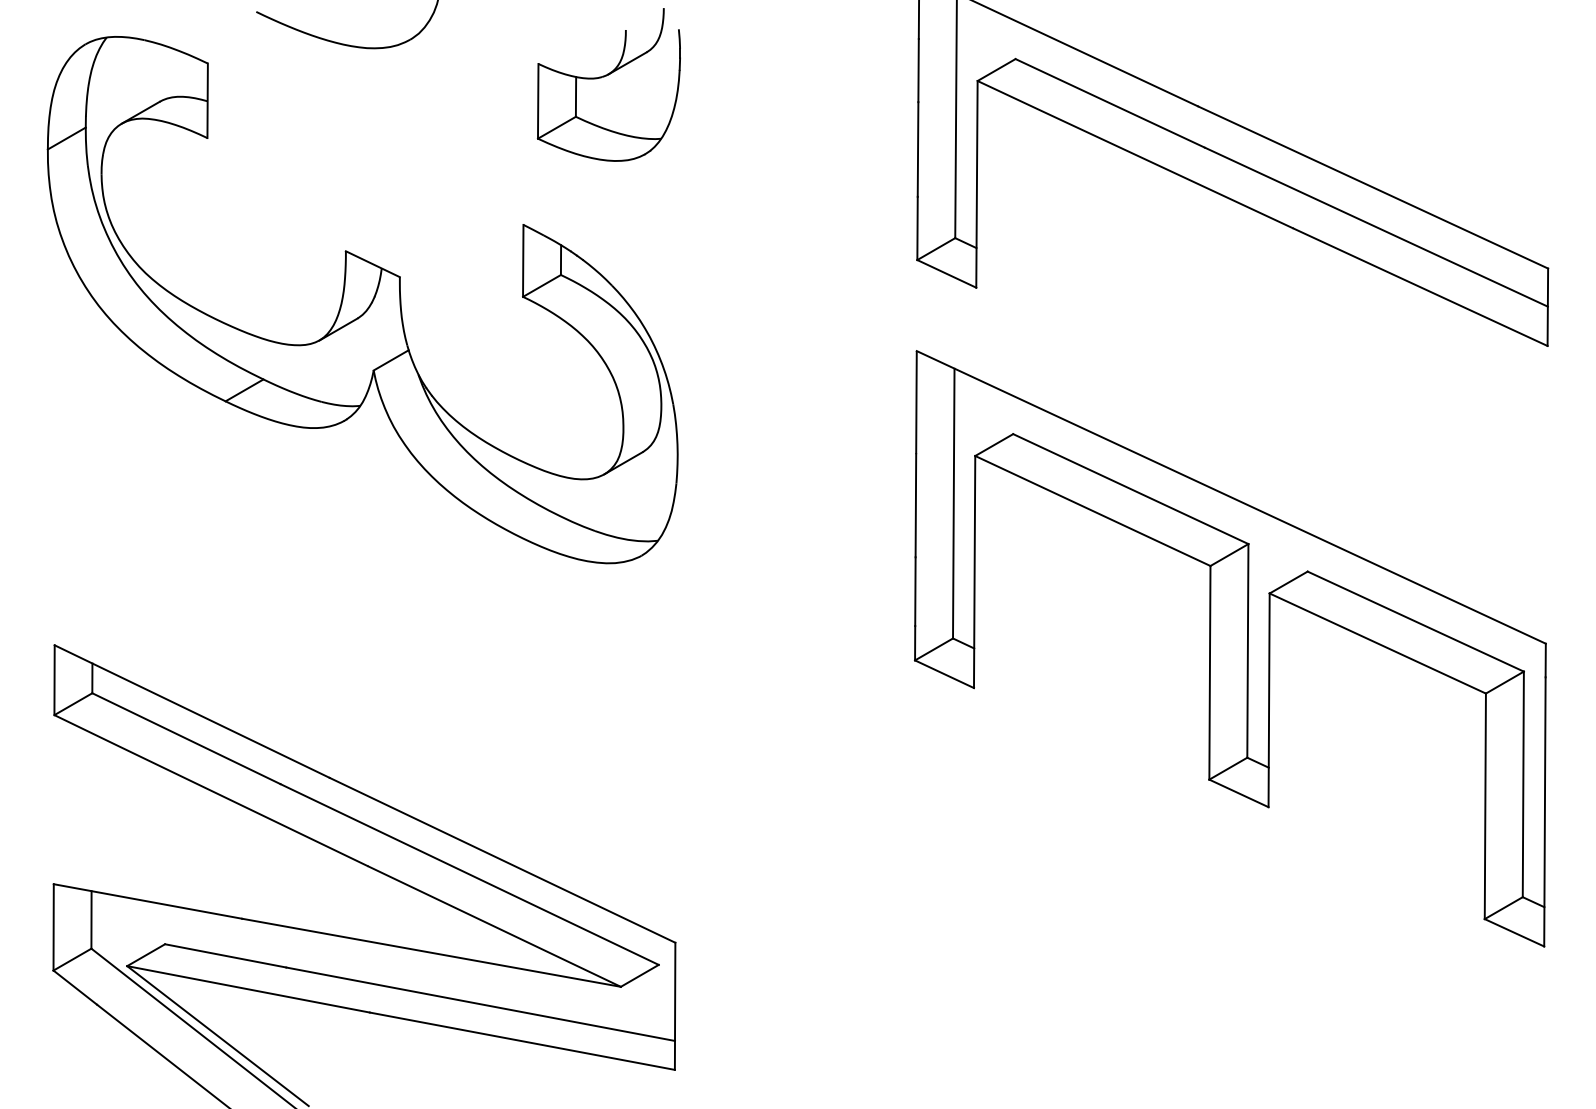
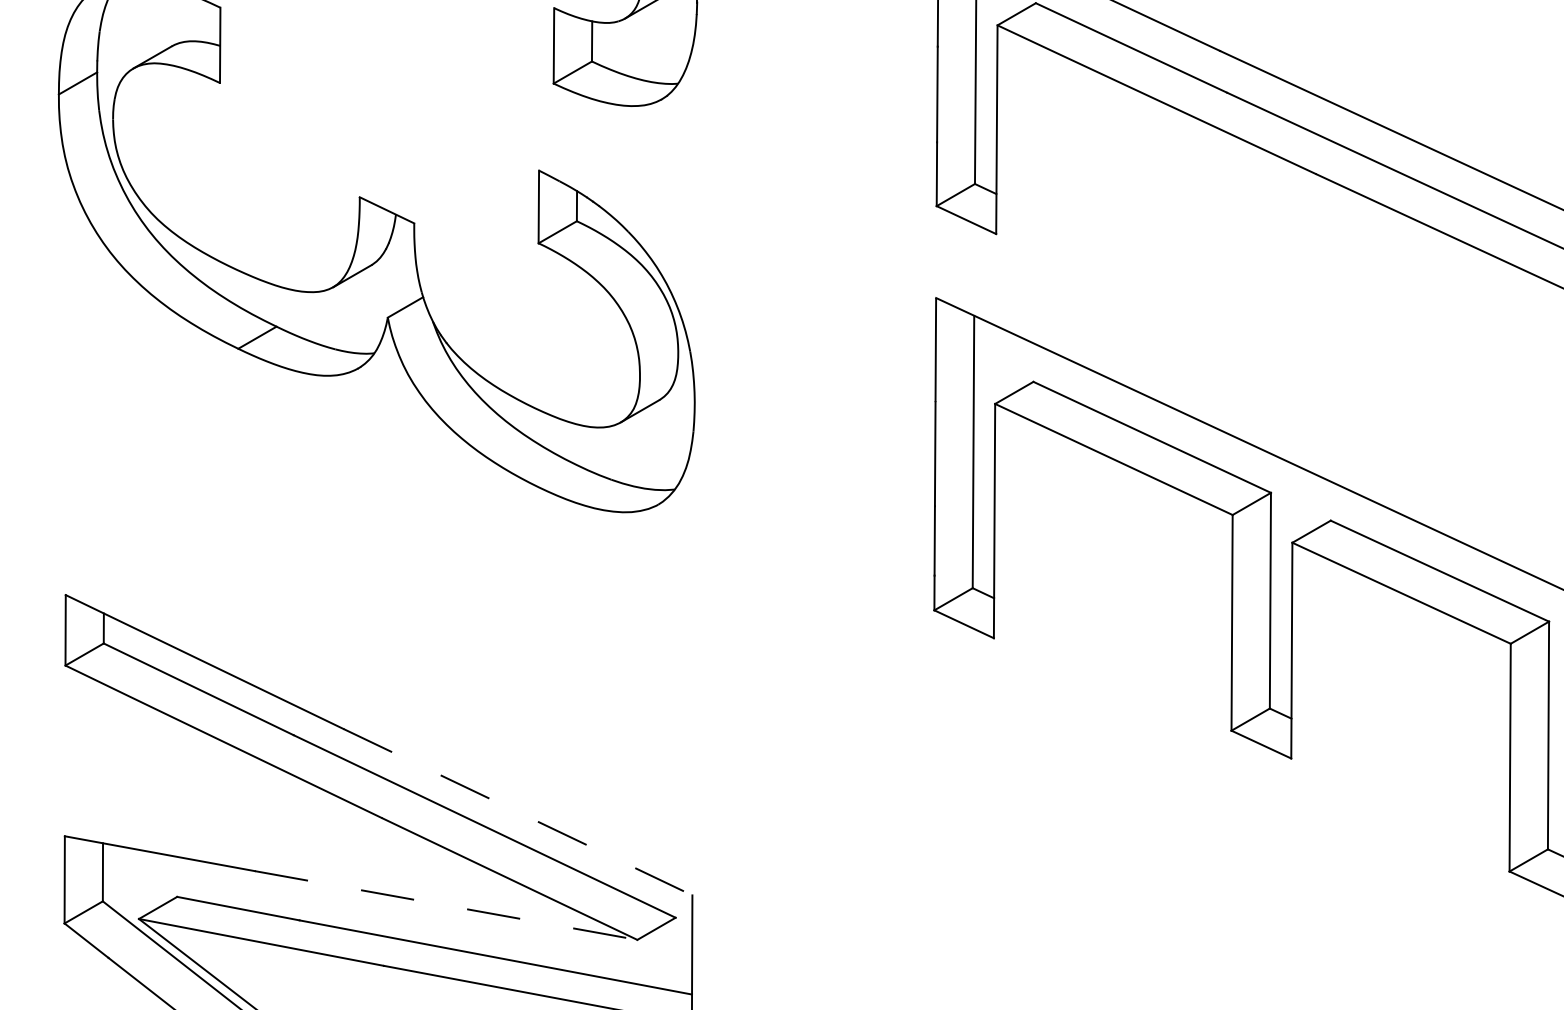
line: (503, 860) -> (518, 812), solid -> dashed
line: (431, 952) -> (446, 905), solid -> dashed

